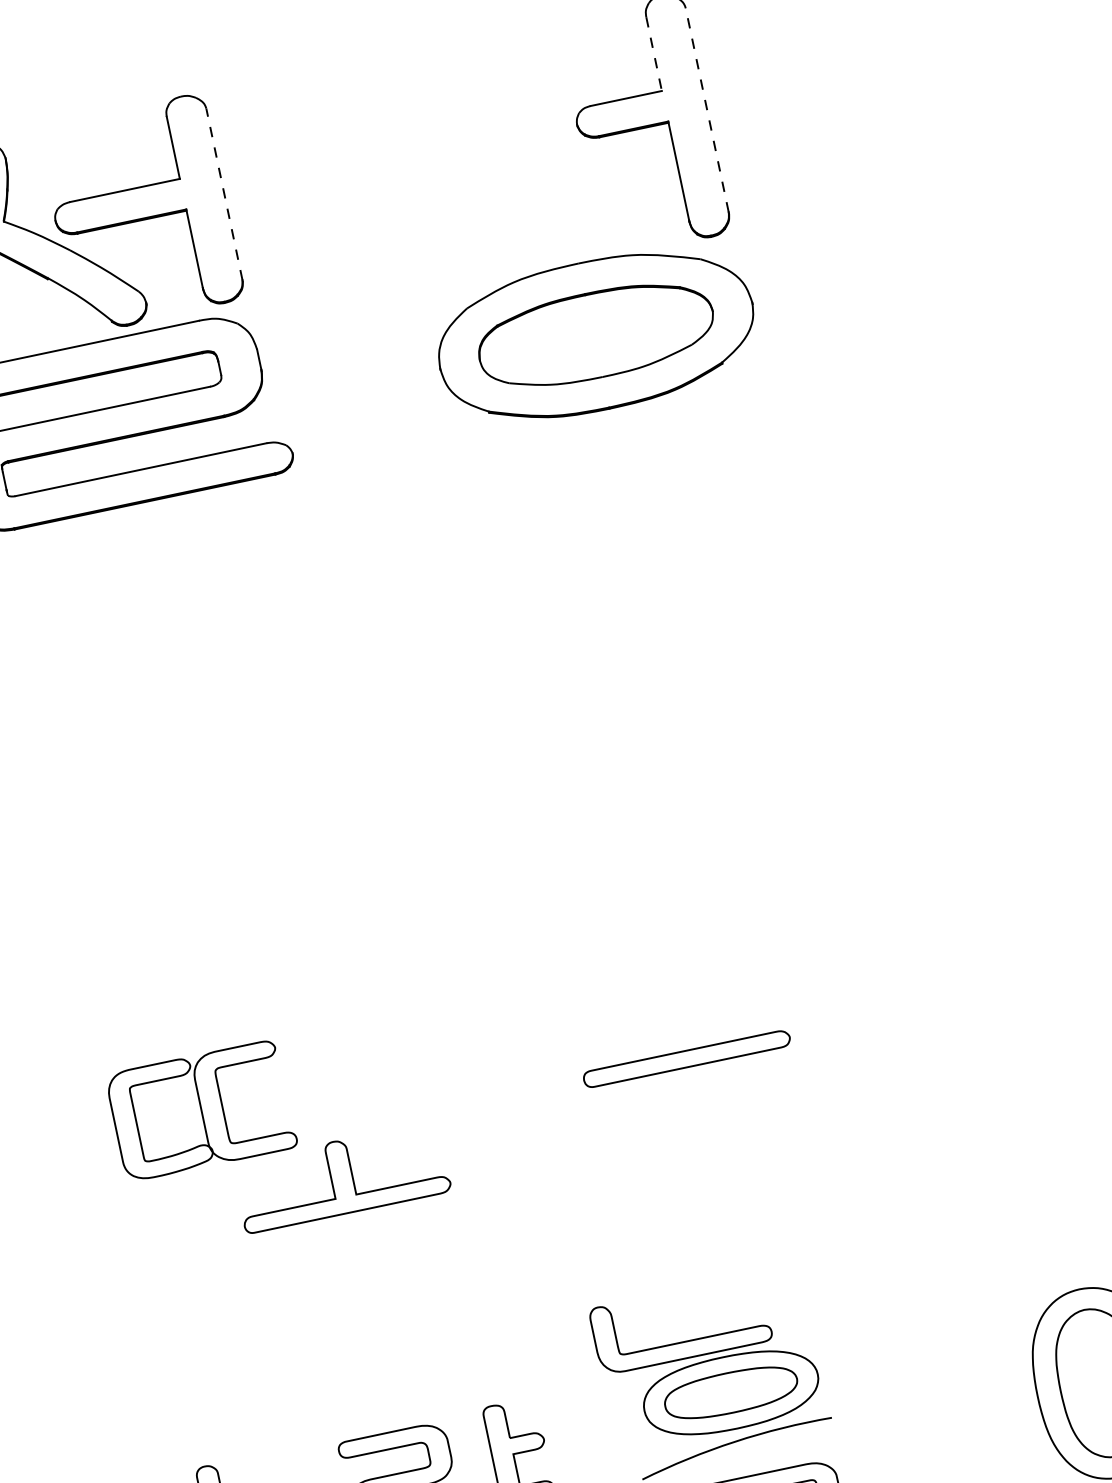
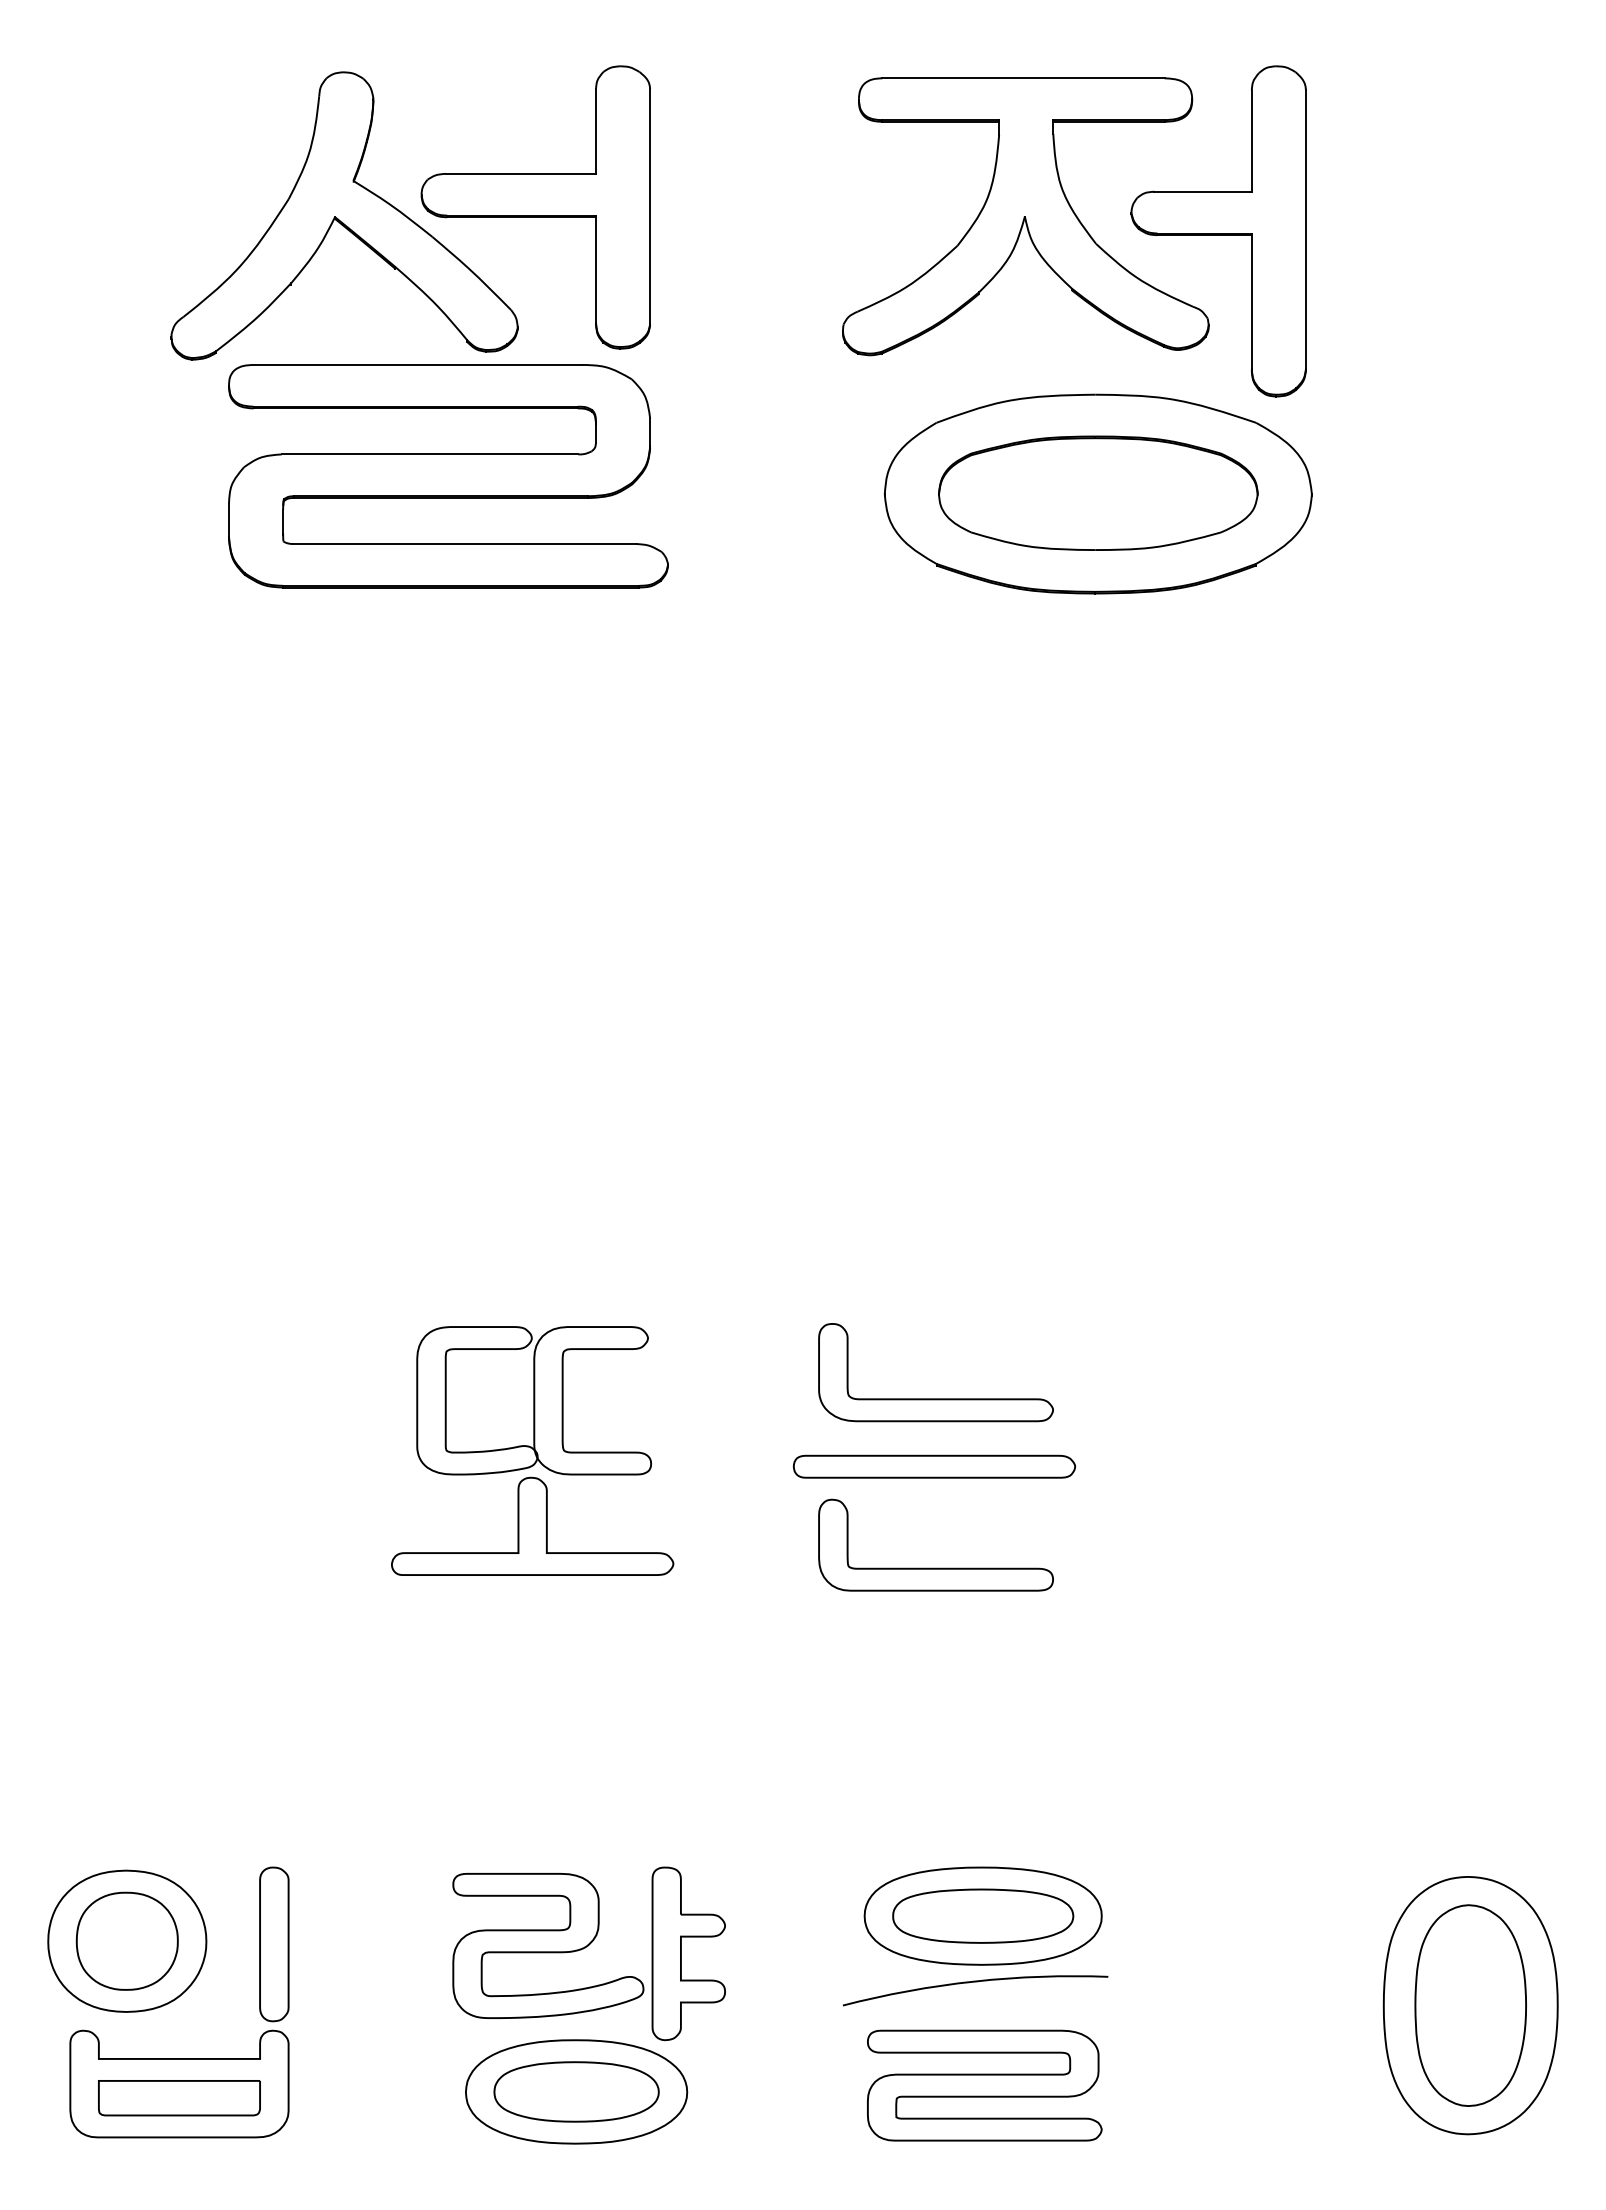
line: (653, 54) -> (1251, 141), dashed -> solid
line: (706, 110) -> (1305, 229), dashed -> solid
part: (500, 143) -> (1025, 216), added
line: (224, 193) -> (650, 205), dashed -> solid
part: (616, 1021) -> (935, 1398), added
part: (686, 1058) -> (934, 1466), moved
part: (201, 1110) -> (533, 1400), moved
part: (683, 1341) -> (935, 1567), moved

